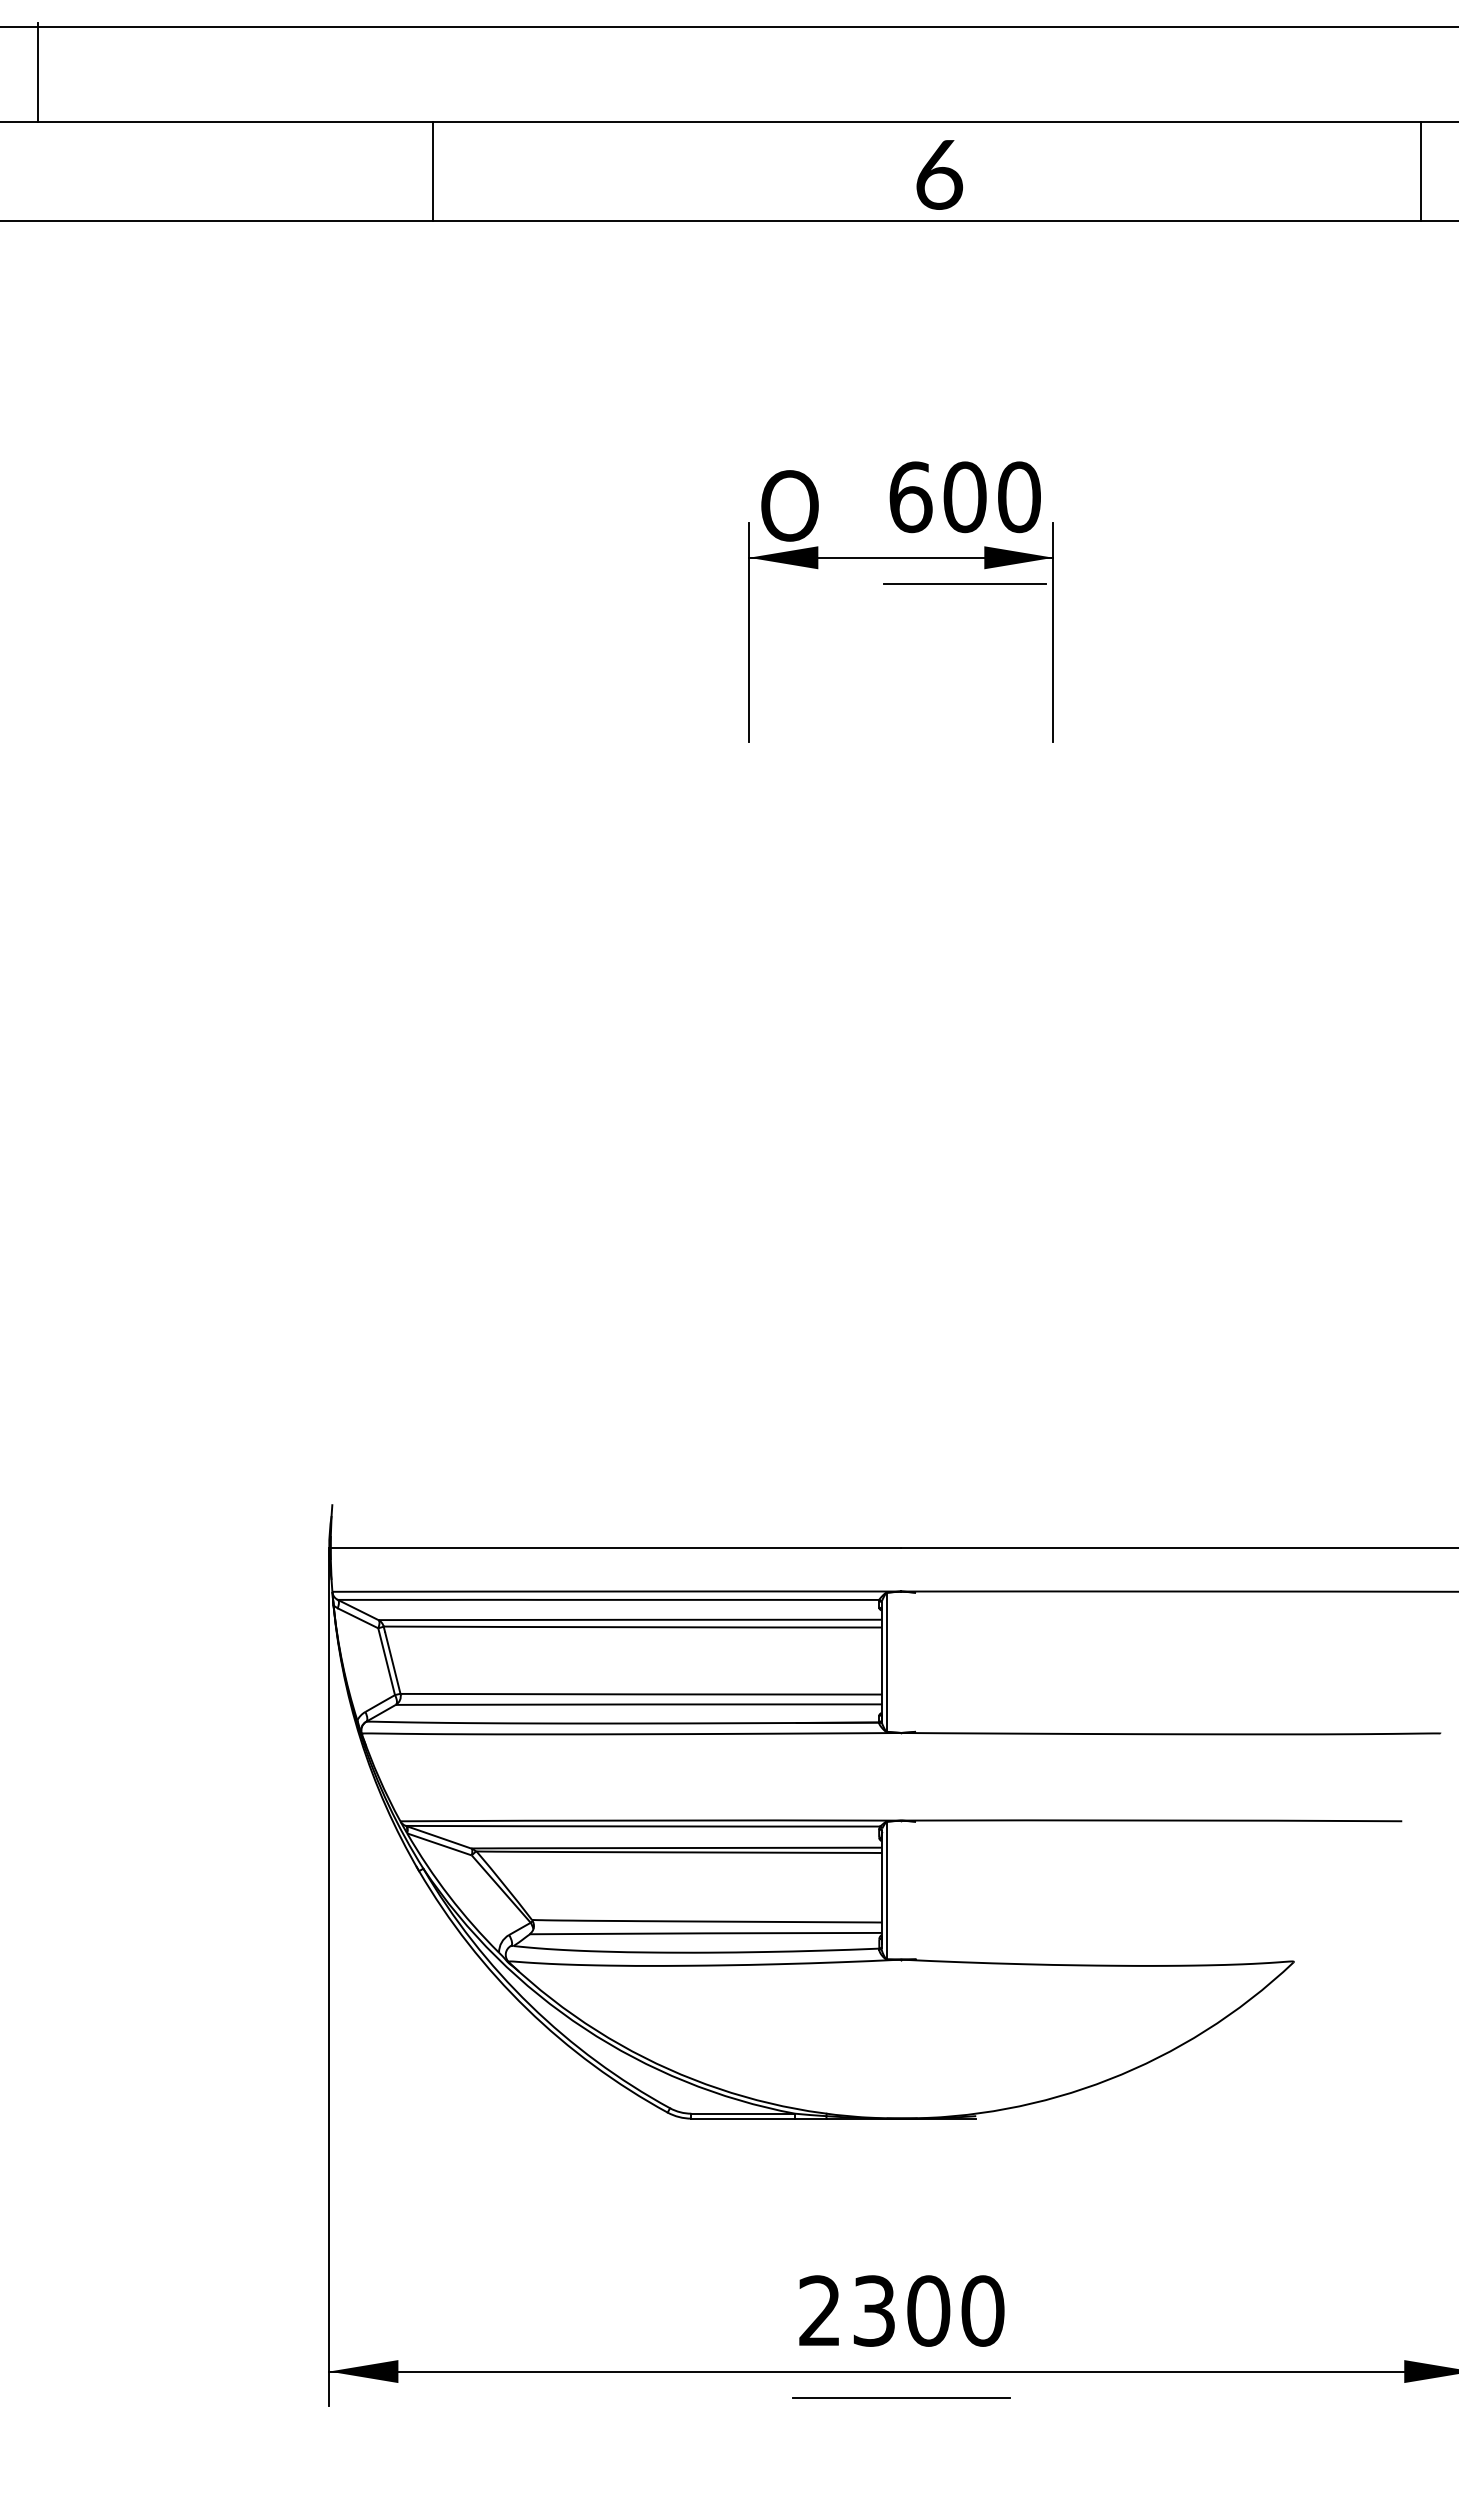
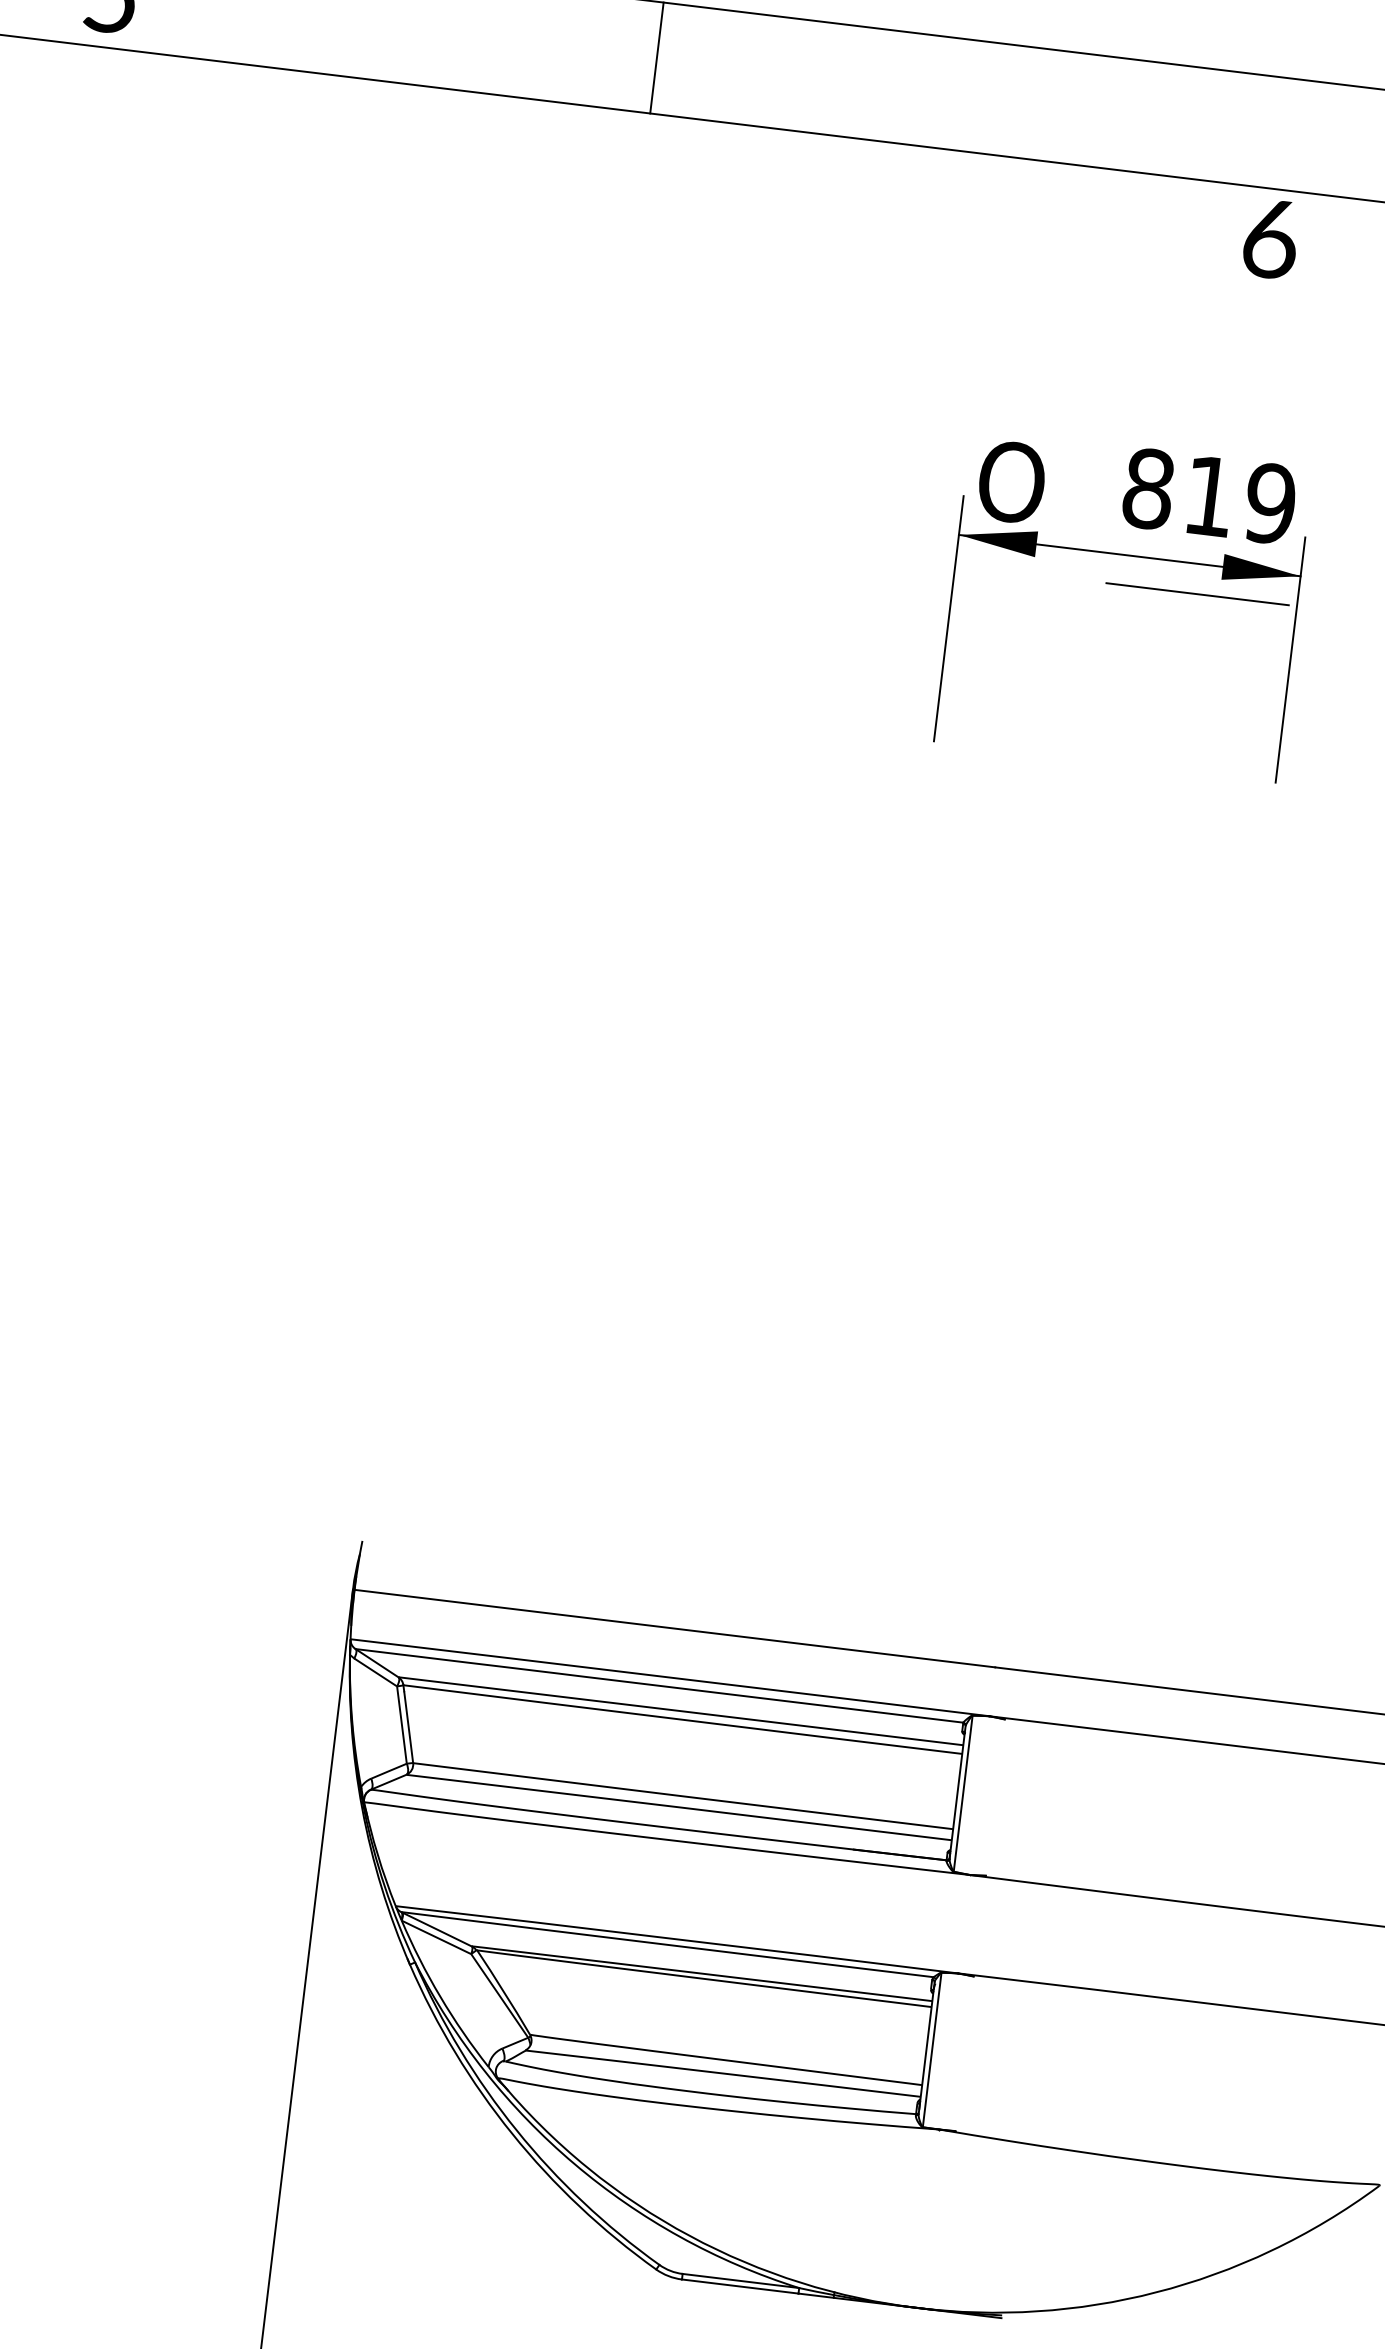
text: (939, 174) -> (1270, 238), moved
text: (964, 497) -> (1208, 496), 600 -> 819

